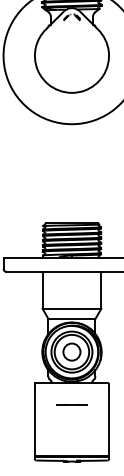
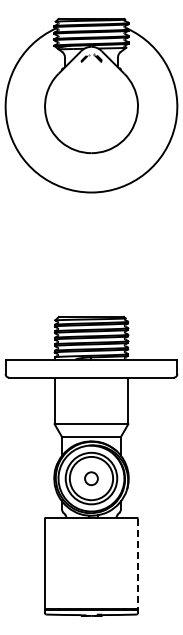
circle: (71, 352) -> (91, 478), size x0.6
line: (71, 404) -> (91, 544), removed
line: (108, 420) -> (137, 564), solid -> dashed

